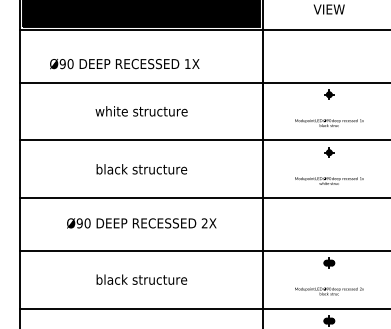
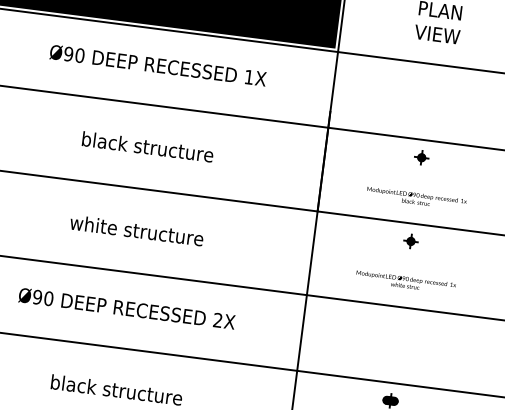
text: (124, 64) -> (157, 66), moved
text: (141, 111) -> (147, 147), white structure -> black structure
text: (141, 169) -> (136, 230), black structure -> white structure

